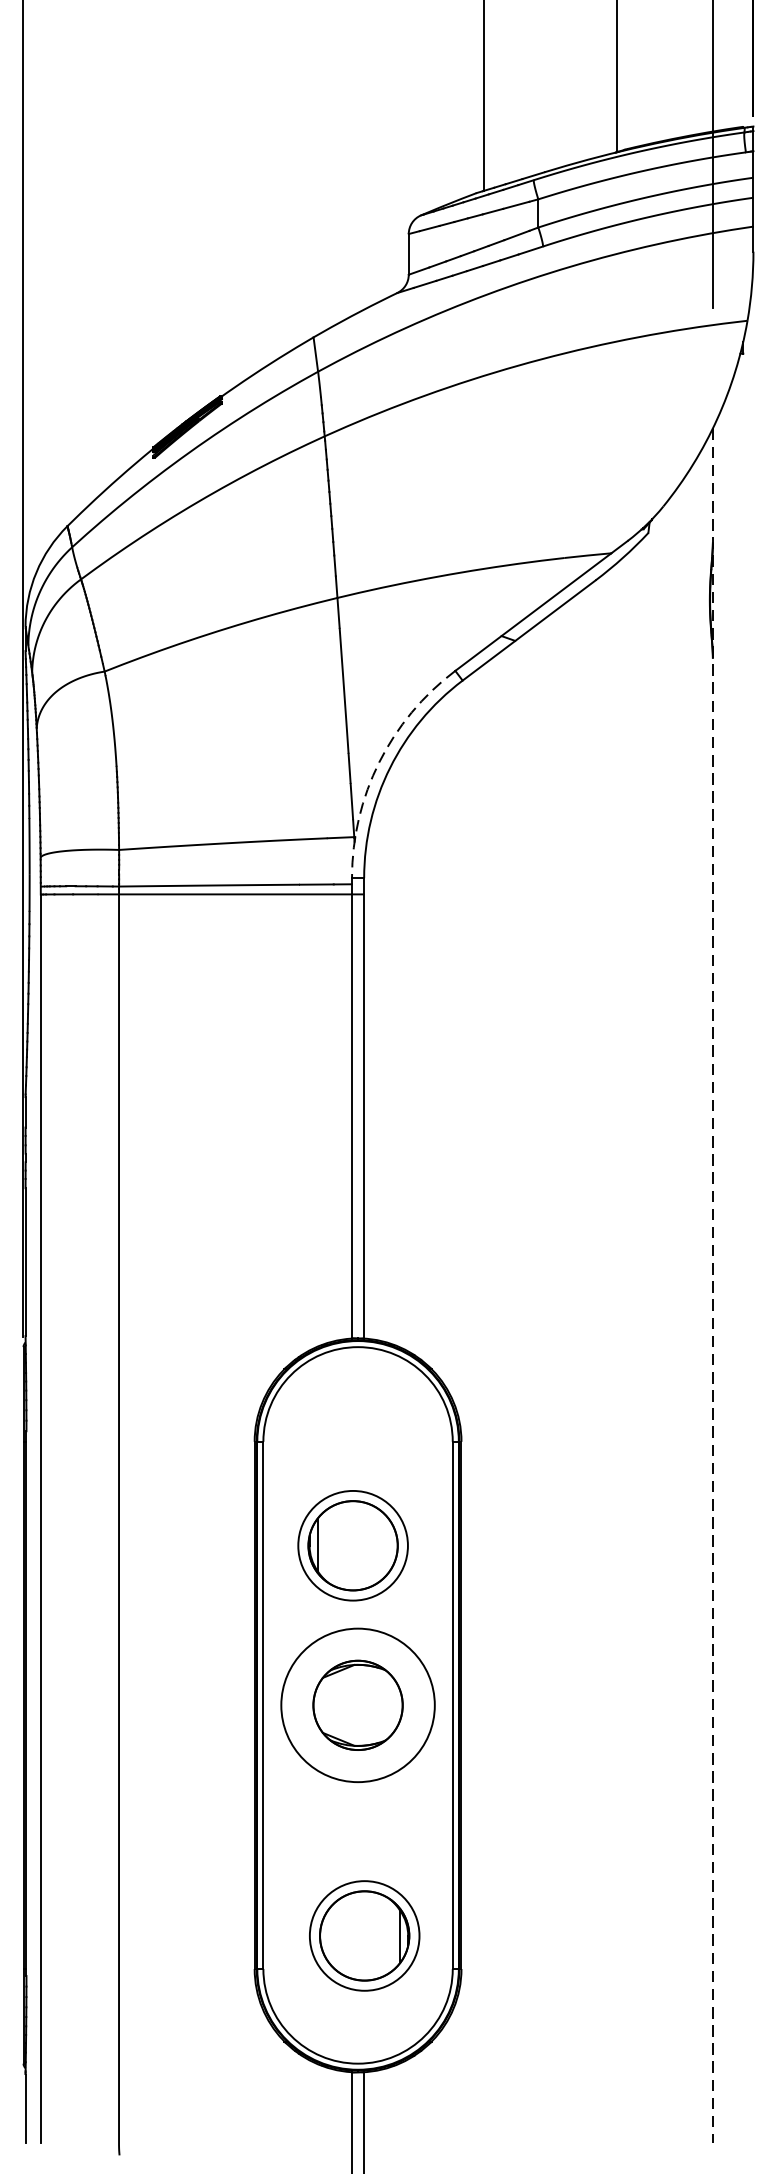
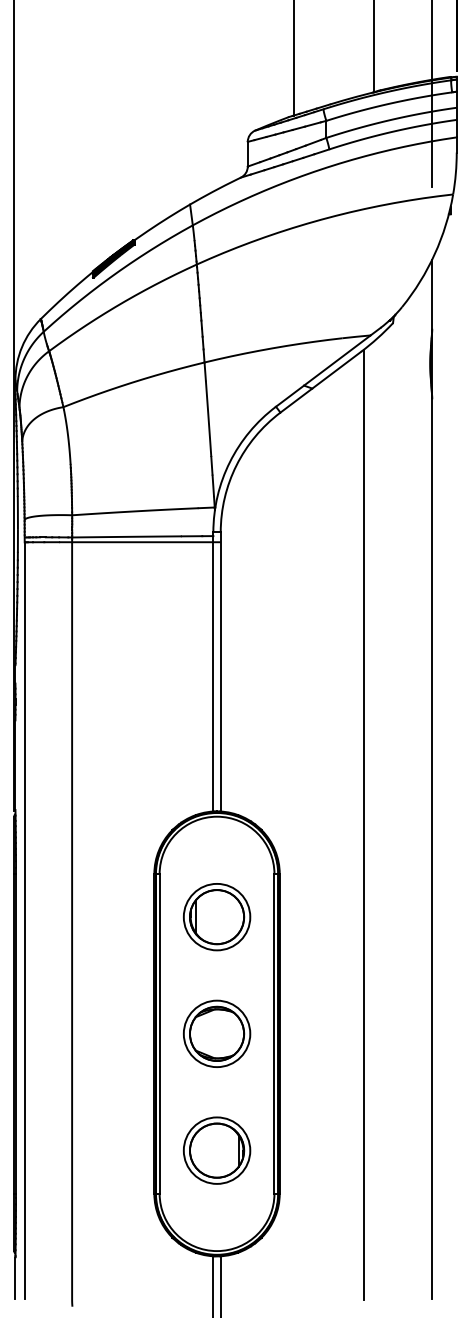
arc: (378, 762) -> (229, 462), dashed -> solid
line: (713, 1285) -> (432, 779), dashed -> solid
line: (601, 1359) -> (364, 824), added
part: (353, 1546) -> (217, 917), moved
circle: (357, 1704) -> (216, 1033), size x0.71
part: (363, 1935) -> (216, 1150), moved

